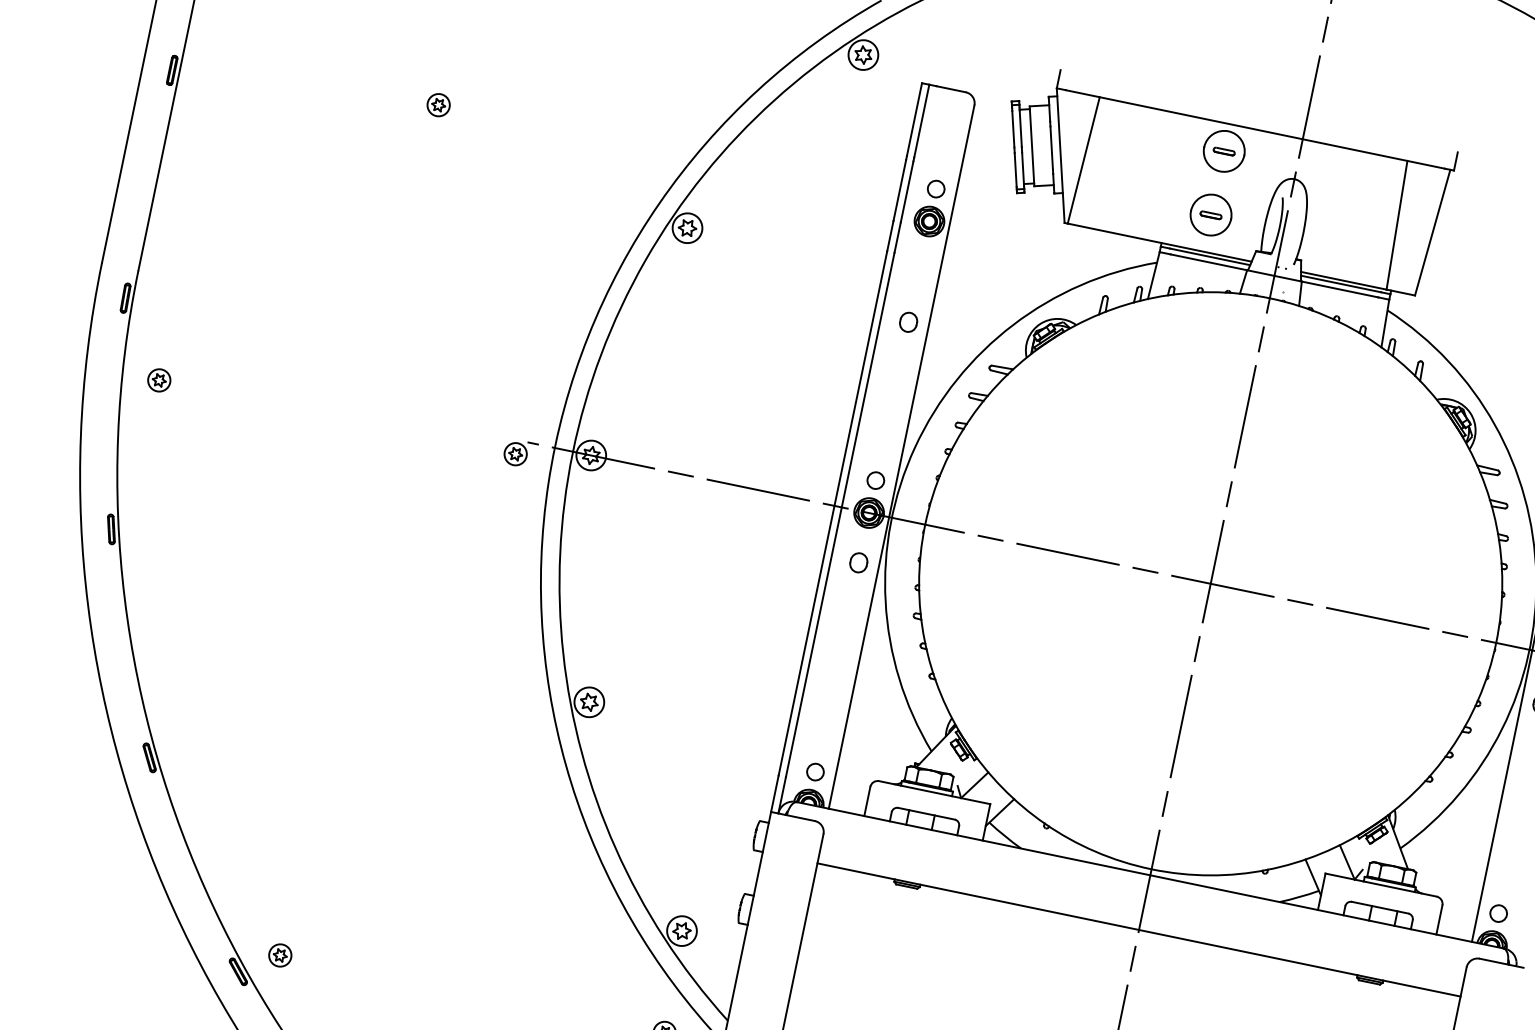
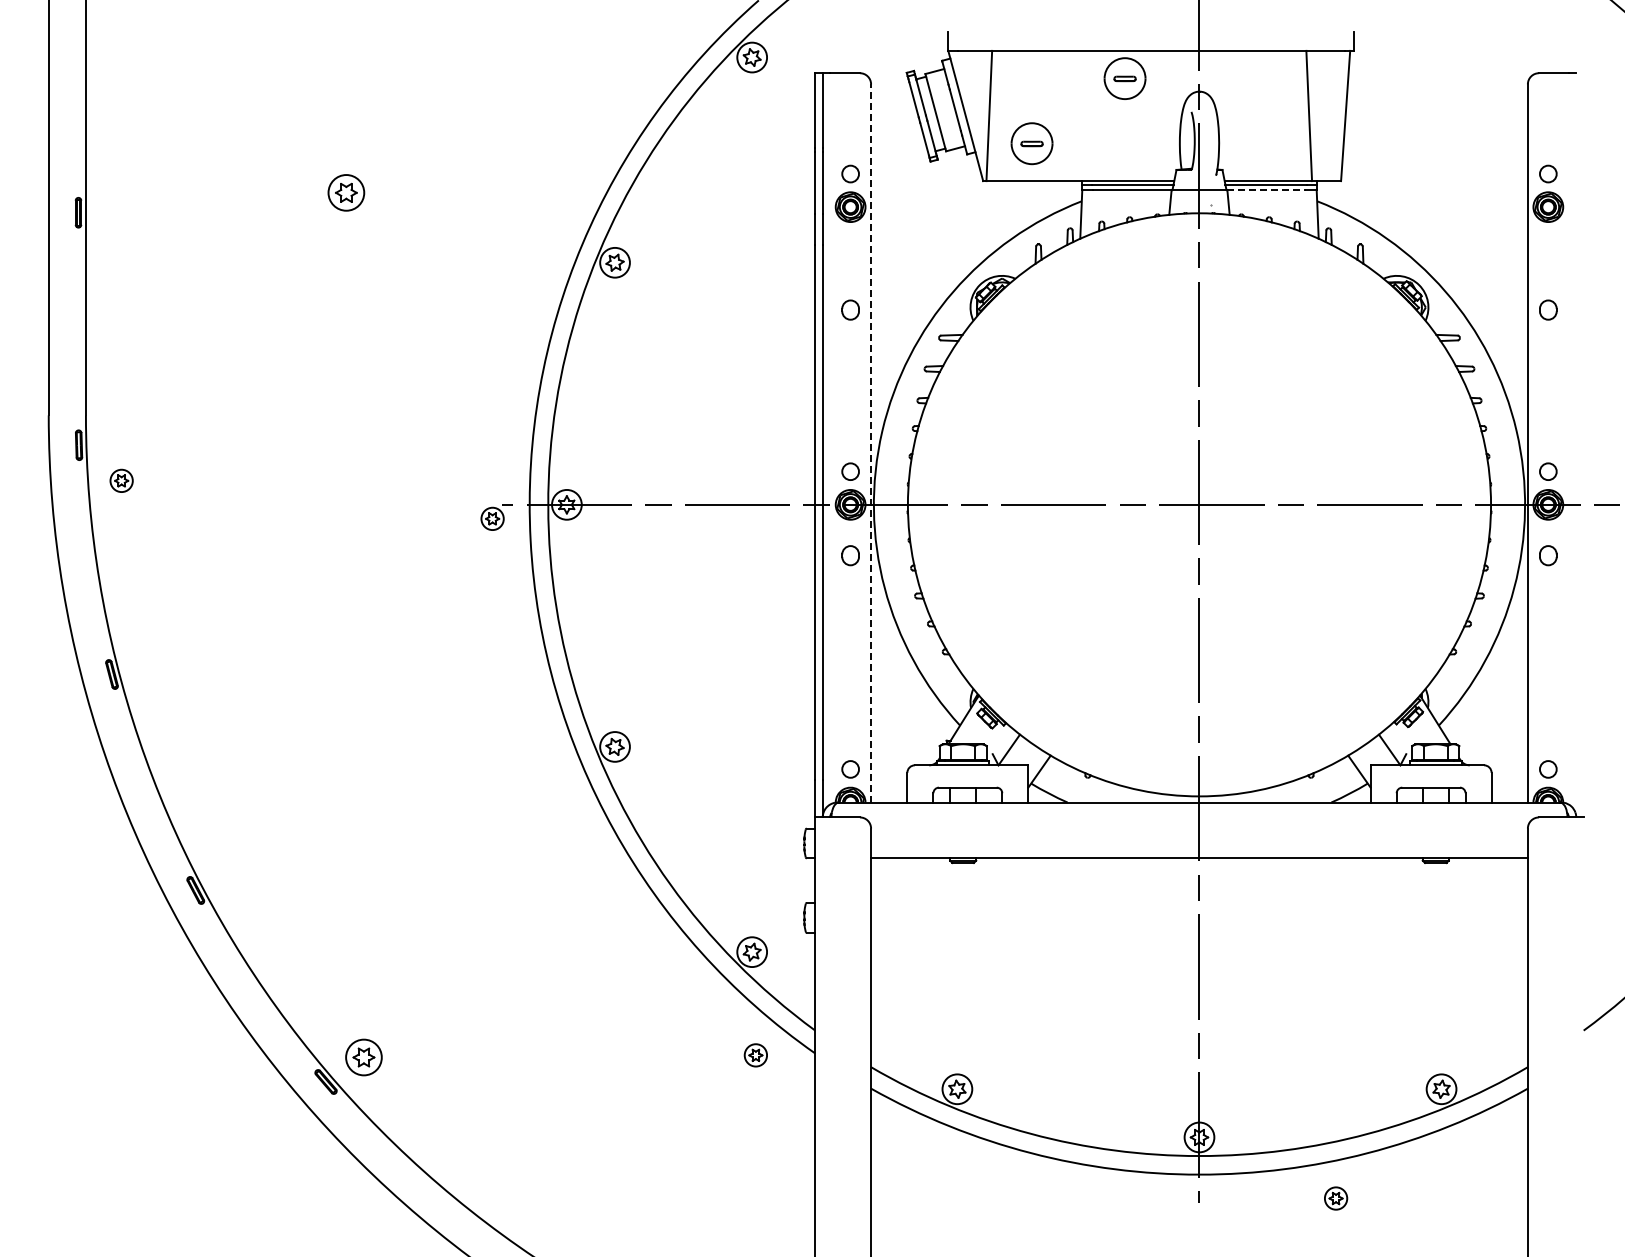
part: (438, 104) -> (346, 192), size x1.6
part: (1210, 214) -> (1031, 143), moved
line: (1340, 289) -> (1266, 190), solid -> dashed
part: (159, 379) -> (121, 480), moved
line: (902, 456) -> (871, 442), solid -> dashed
part: (280, 955) -> (363, 1057), size x1.6

